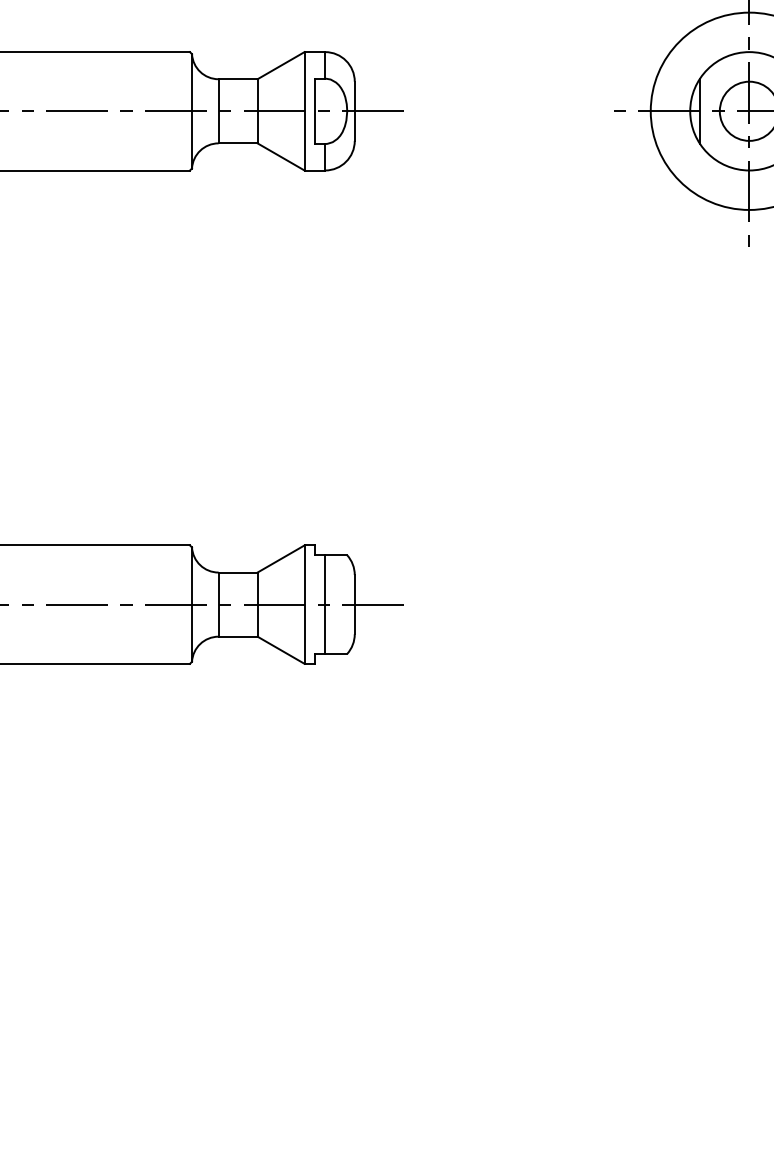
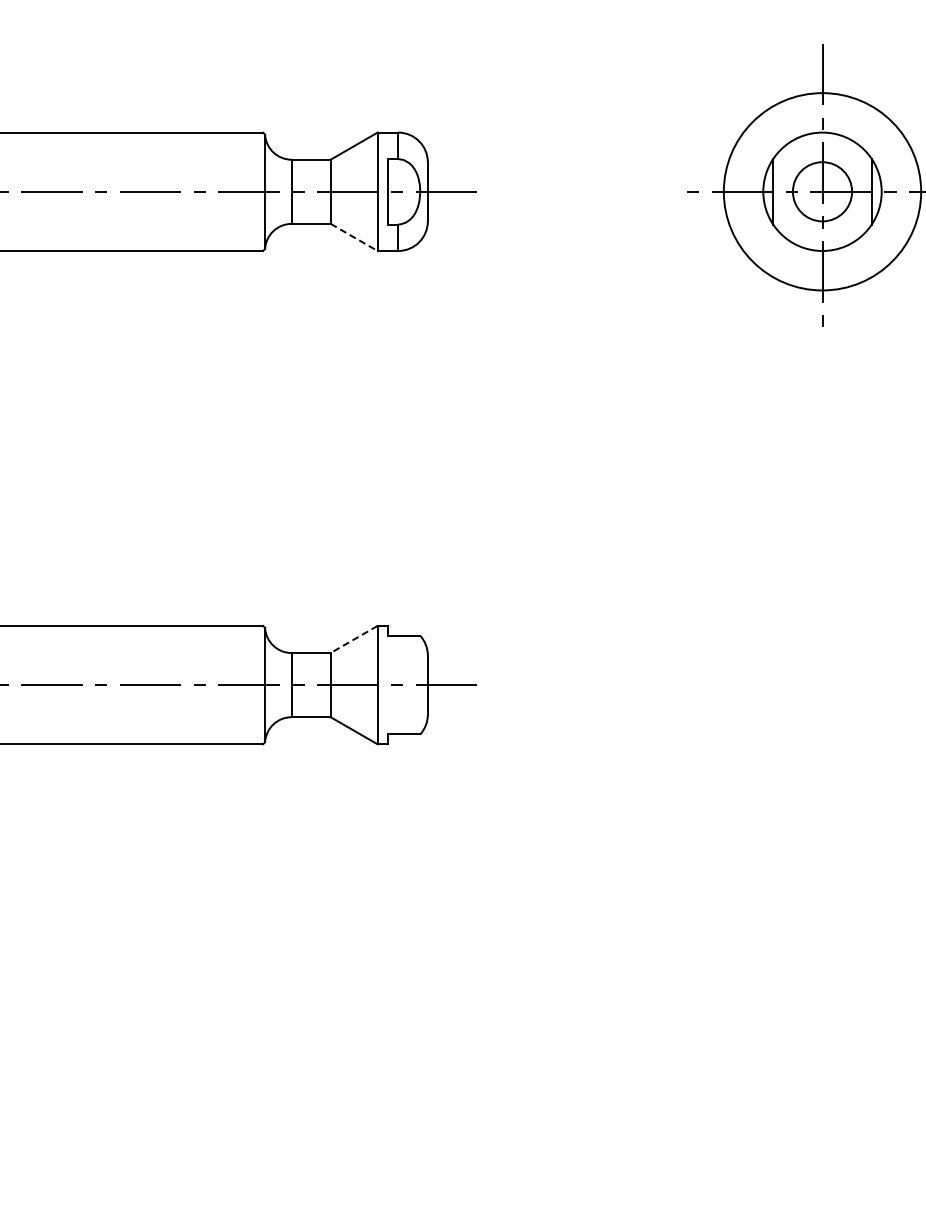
line: (281, 157) -> (354, 237), solid -> dashed
line: (280, 559) -> (353, 639), solid -> dashed
line: (325, 604) -> (398, 684), removed

